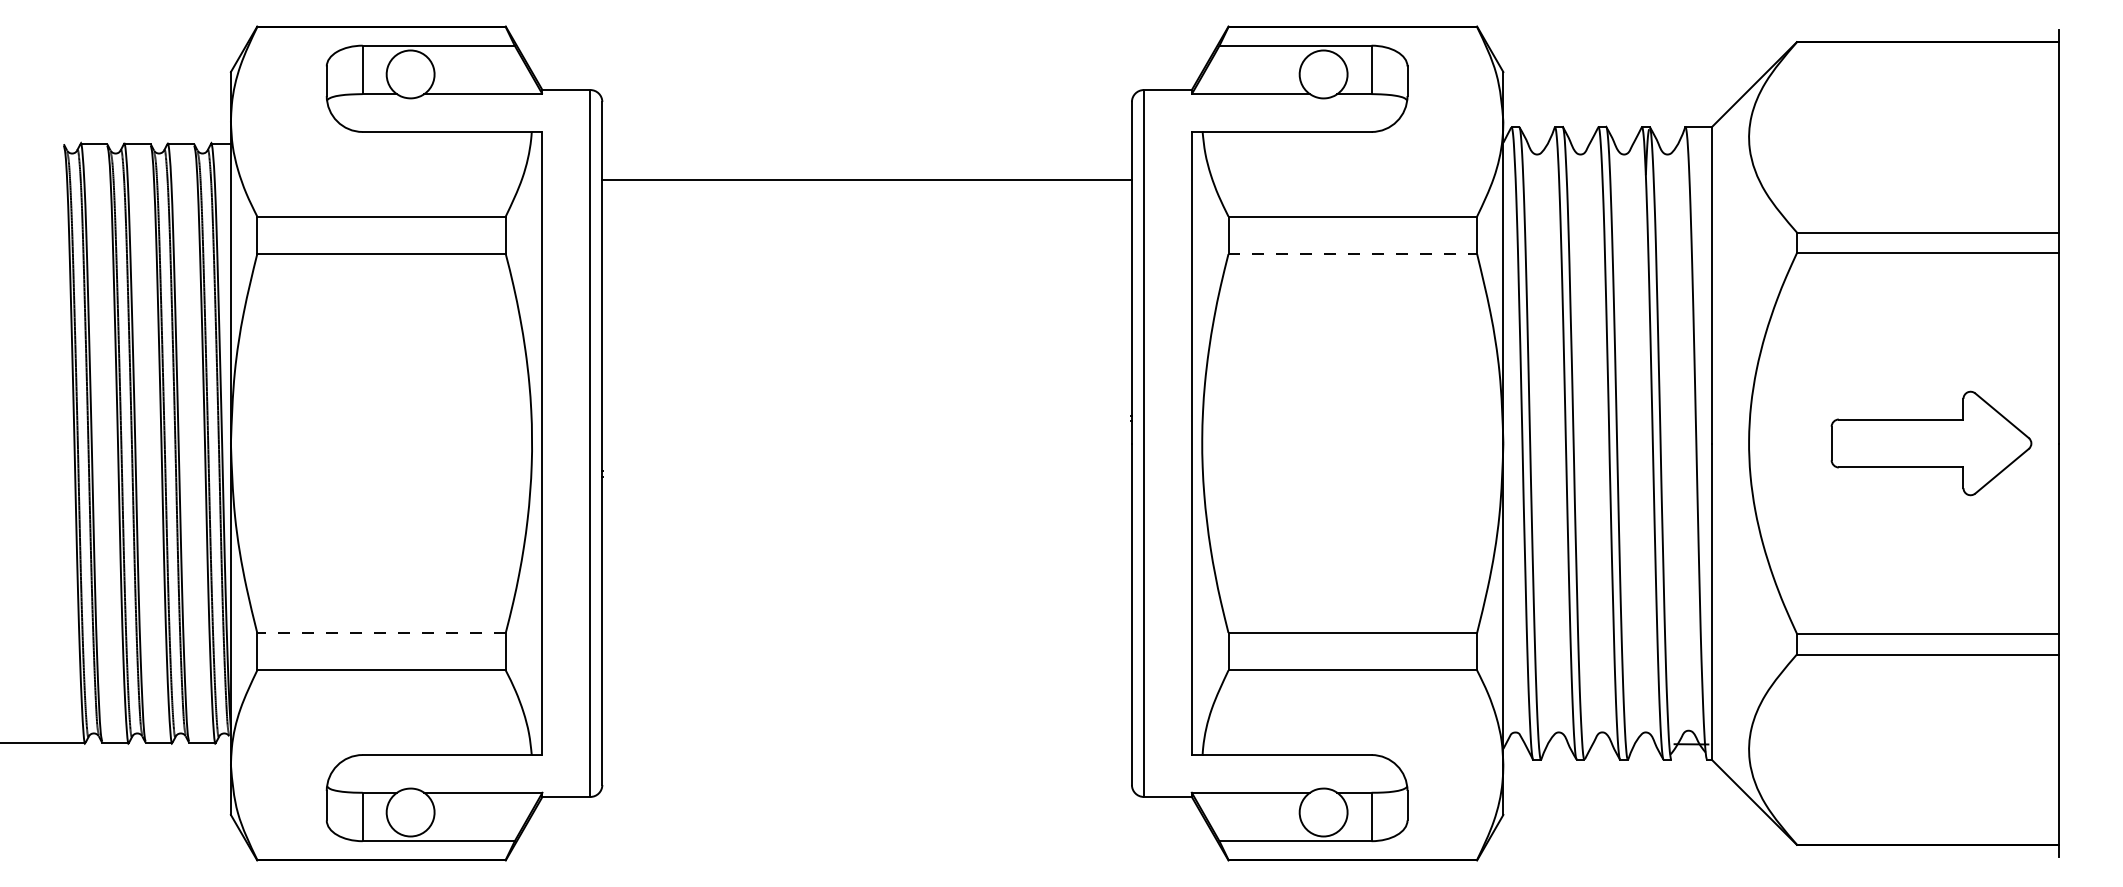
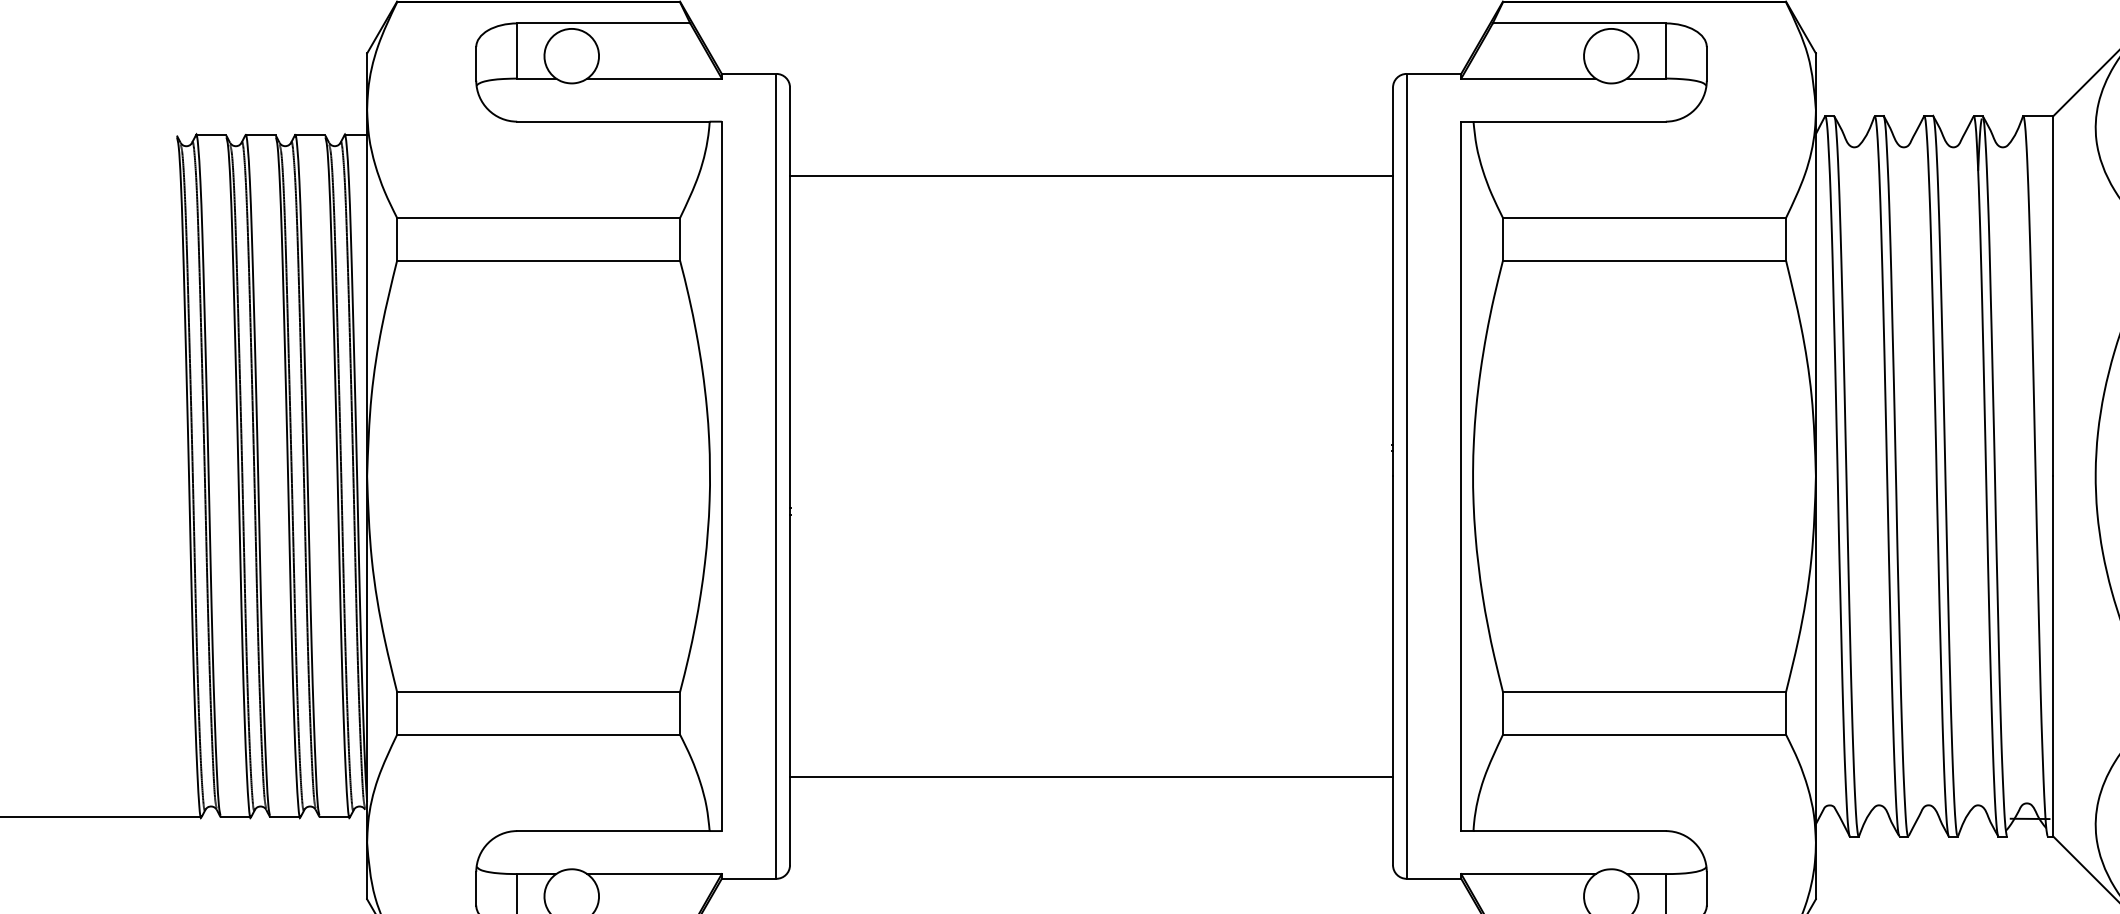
line: (1353, 254) -> (1645, 261), dashed -> solid
line: (381, 632) -> (538, 691), dashed -> solid
line: (866, 707) -> (1090, 776), added

